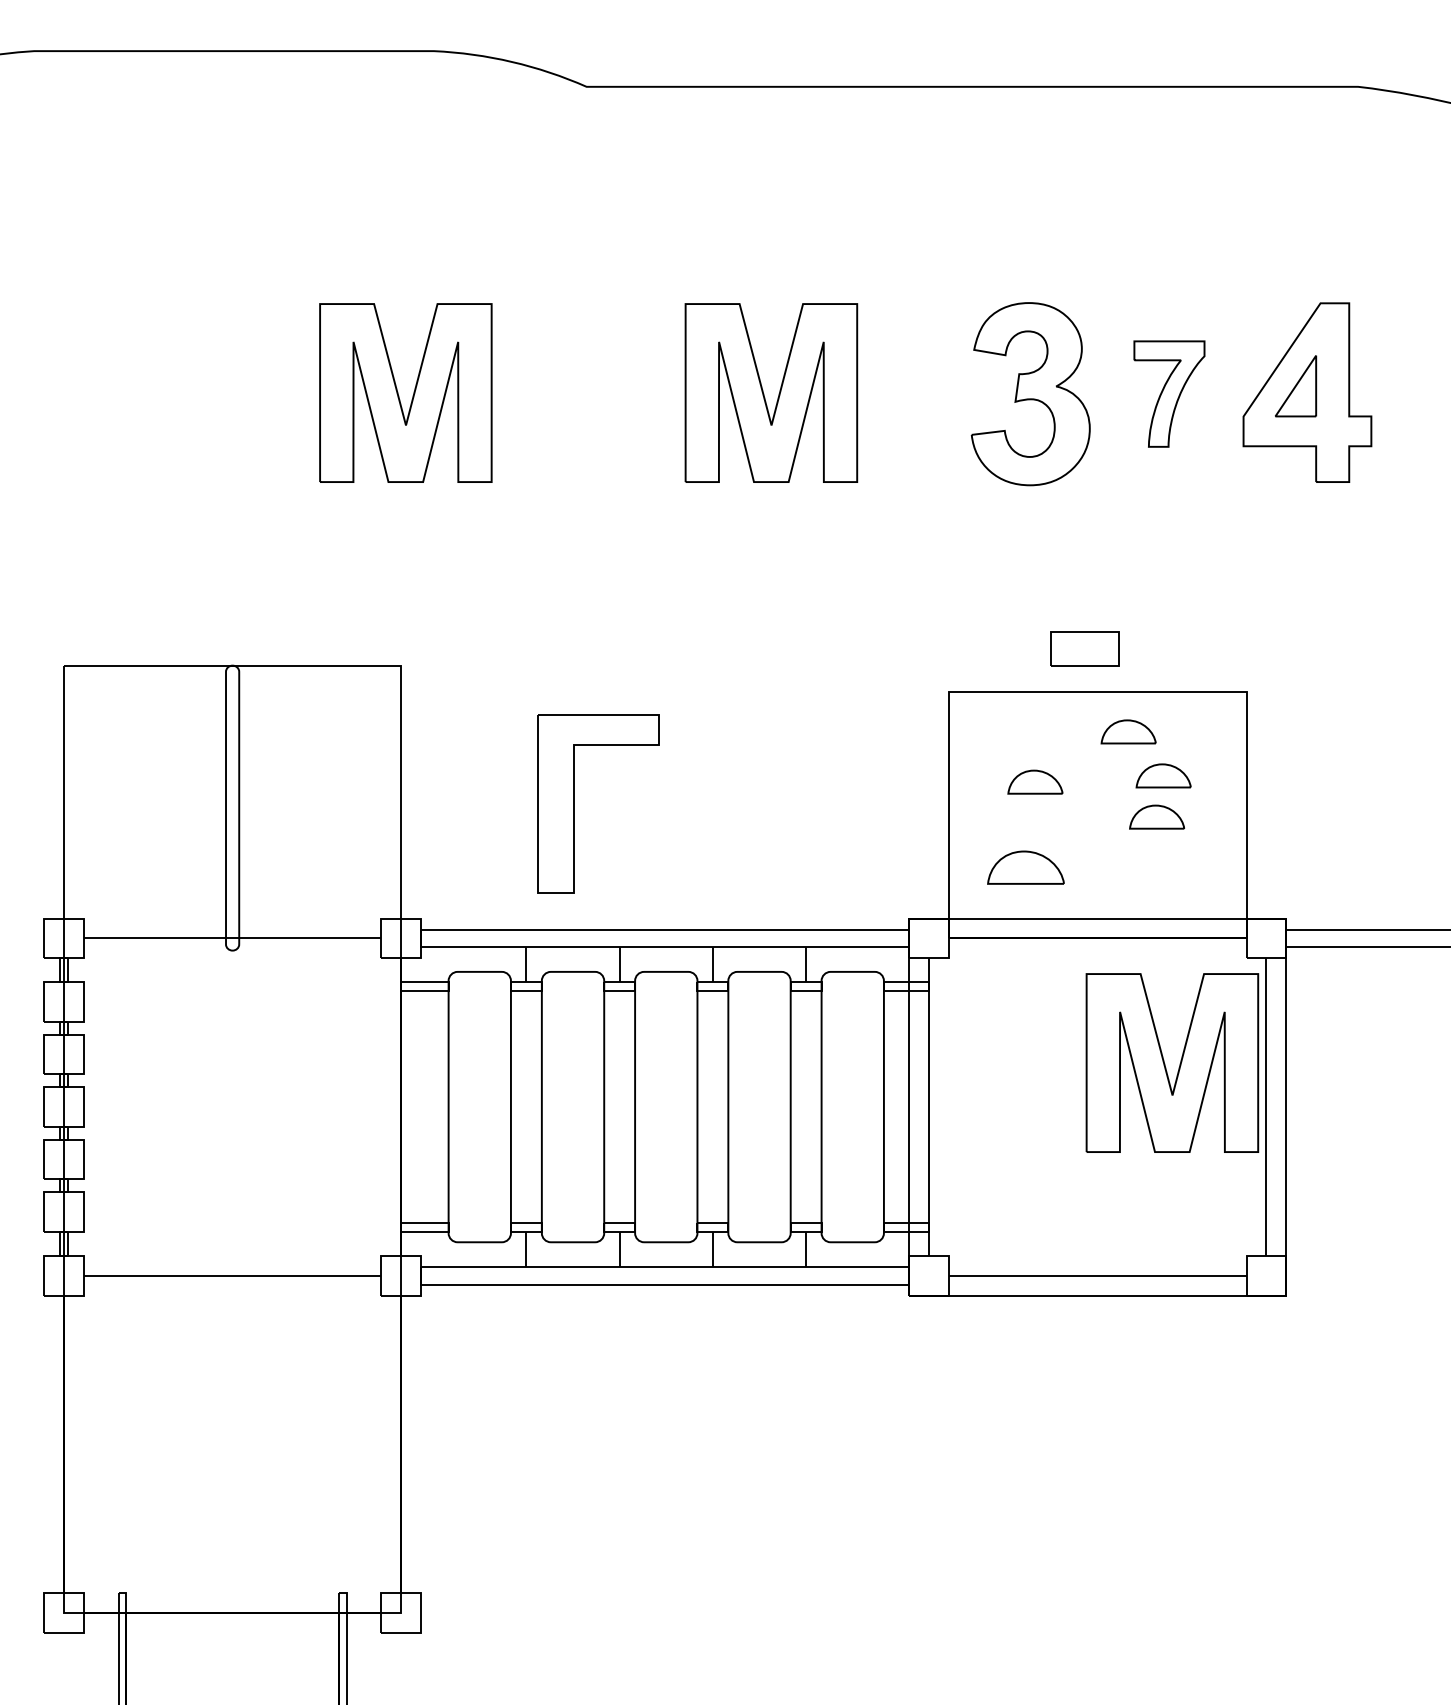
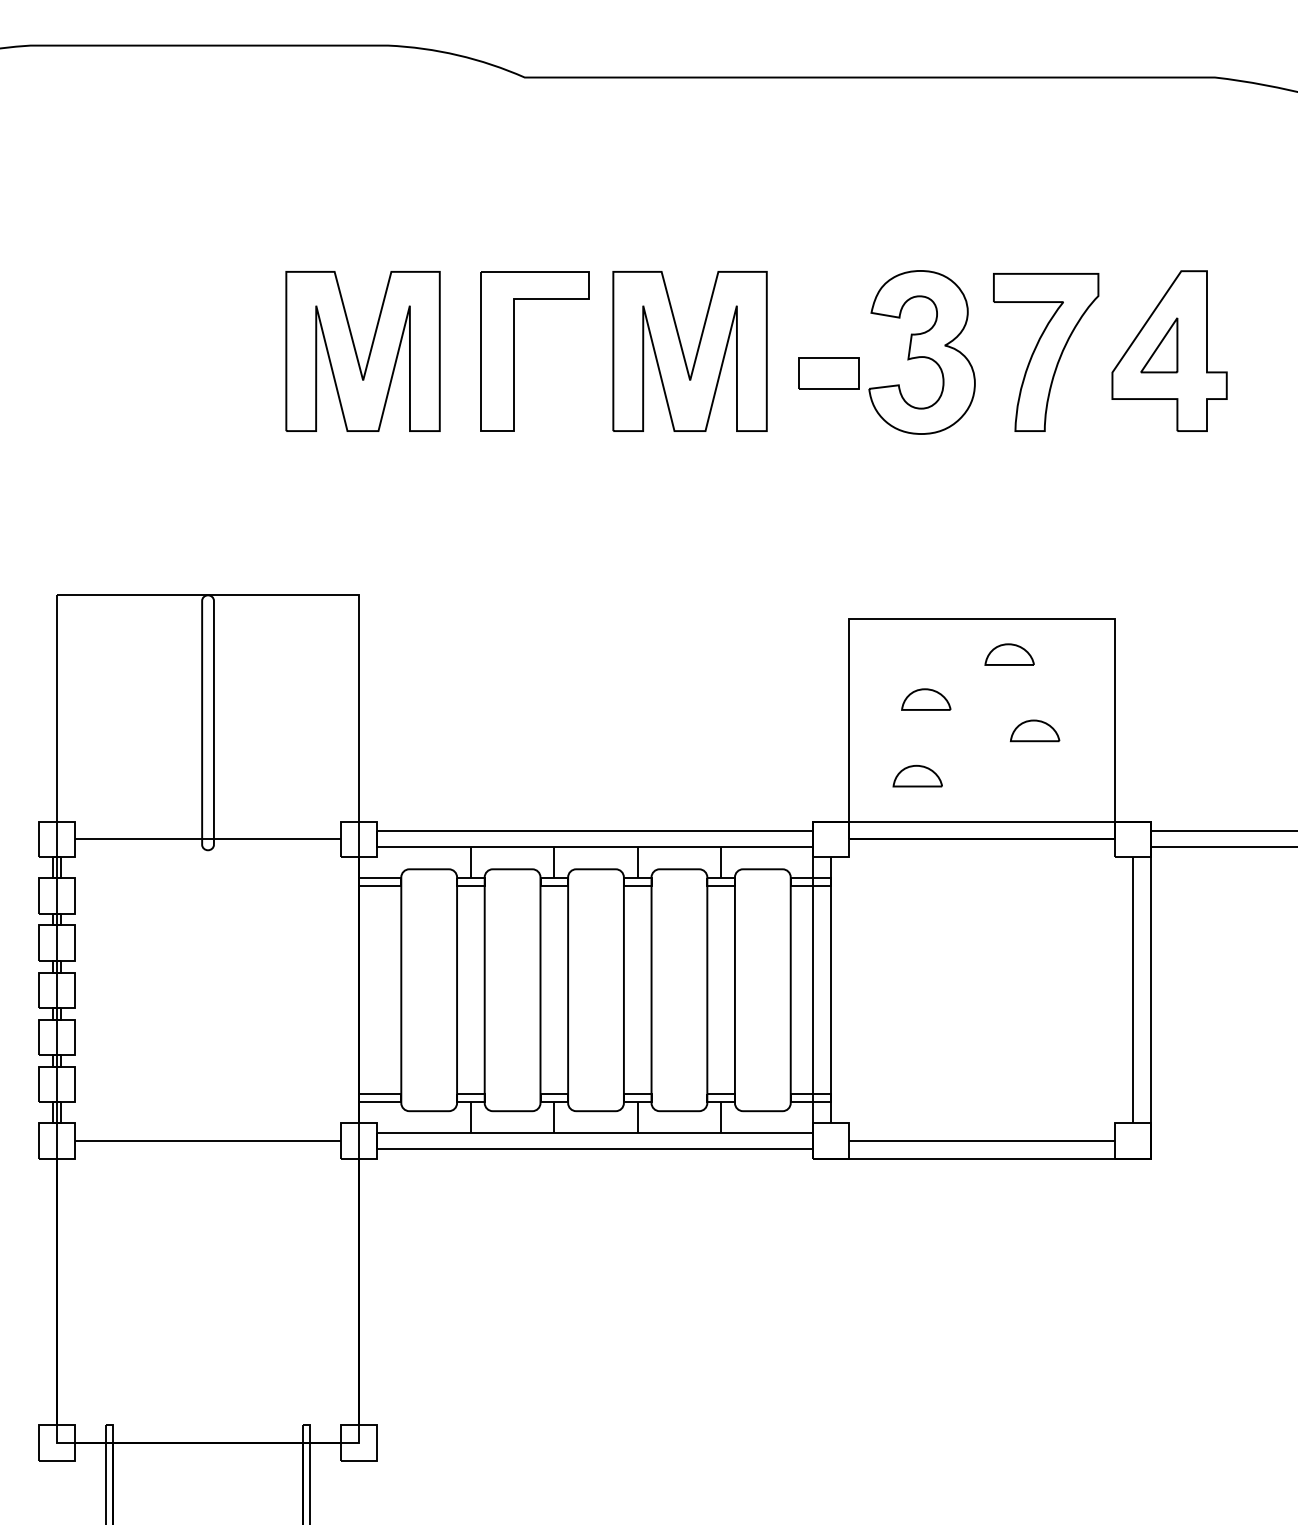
part: (1169, 393) -> (1046, 351), size x1.67
part: (1084, 648) -> (828, 373), moved
part: (1163, 775) -> (1040, 693), removed
part: (574, 803) -> (513, 350), moved
part: (1025, 867) -> (917, 775), size x0.71
part: (1165, 1063) -> (1042, 951), removed

